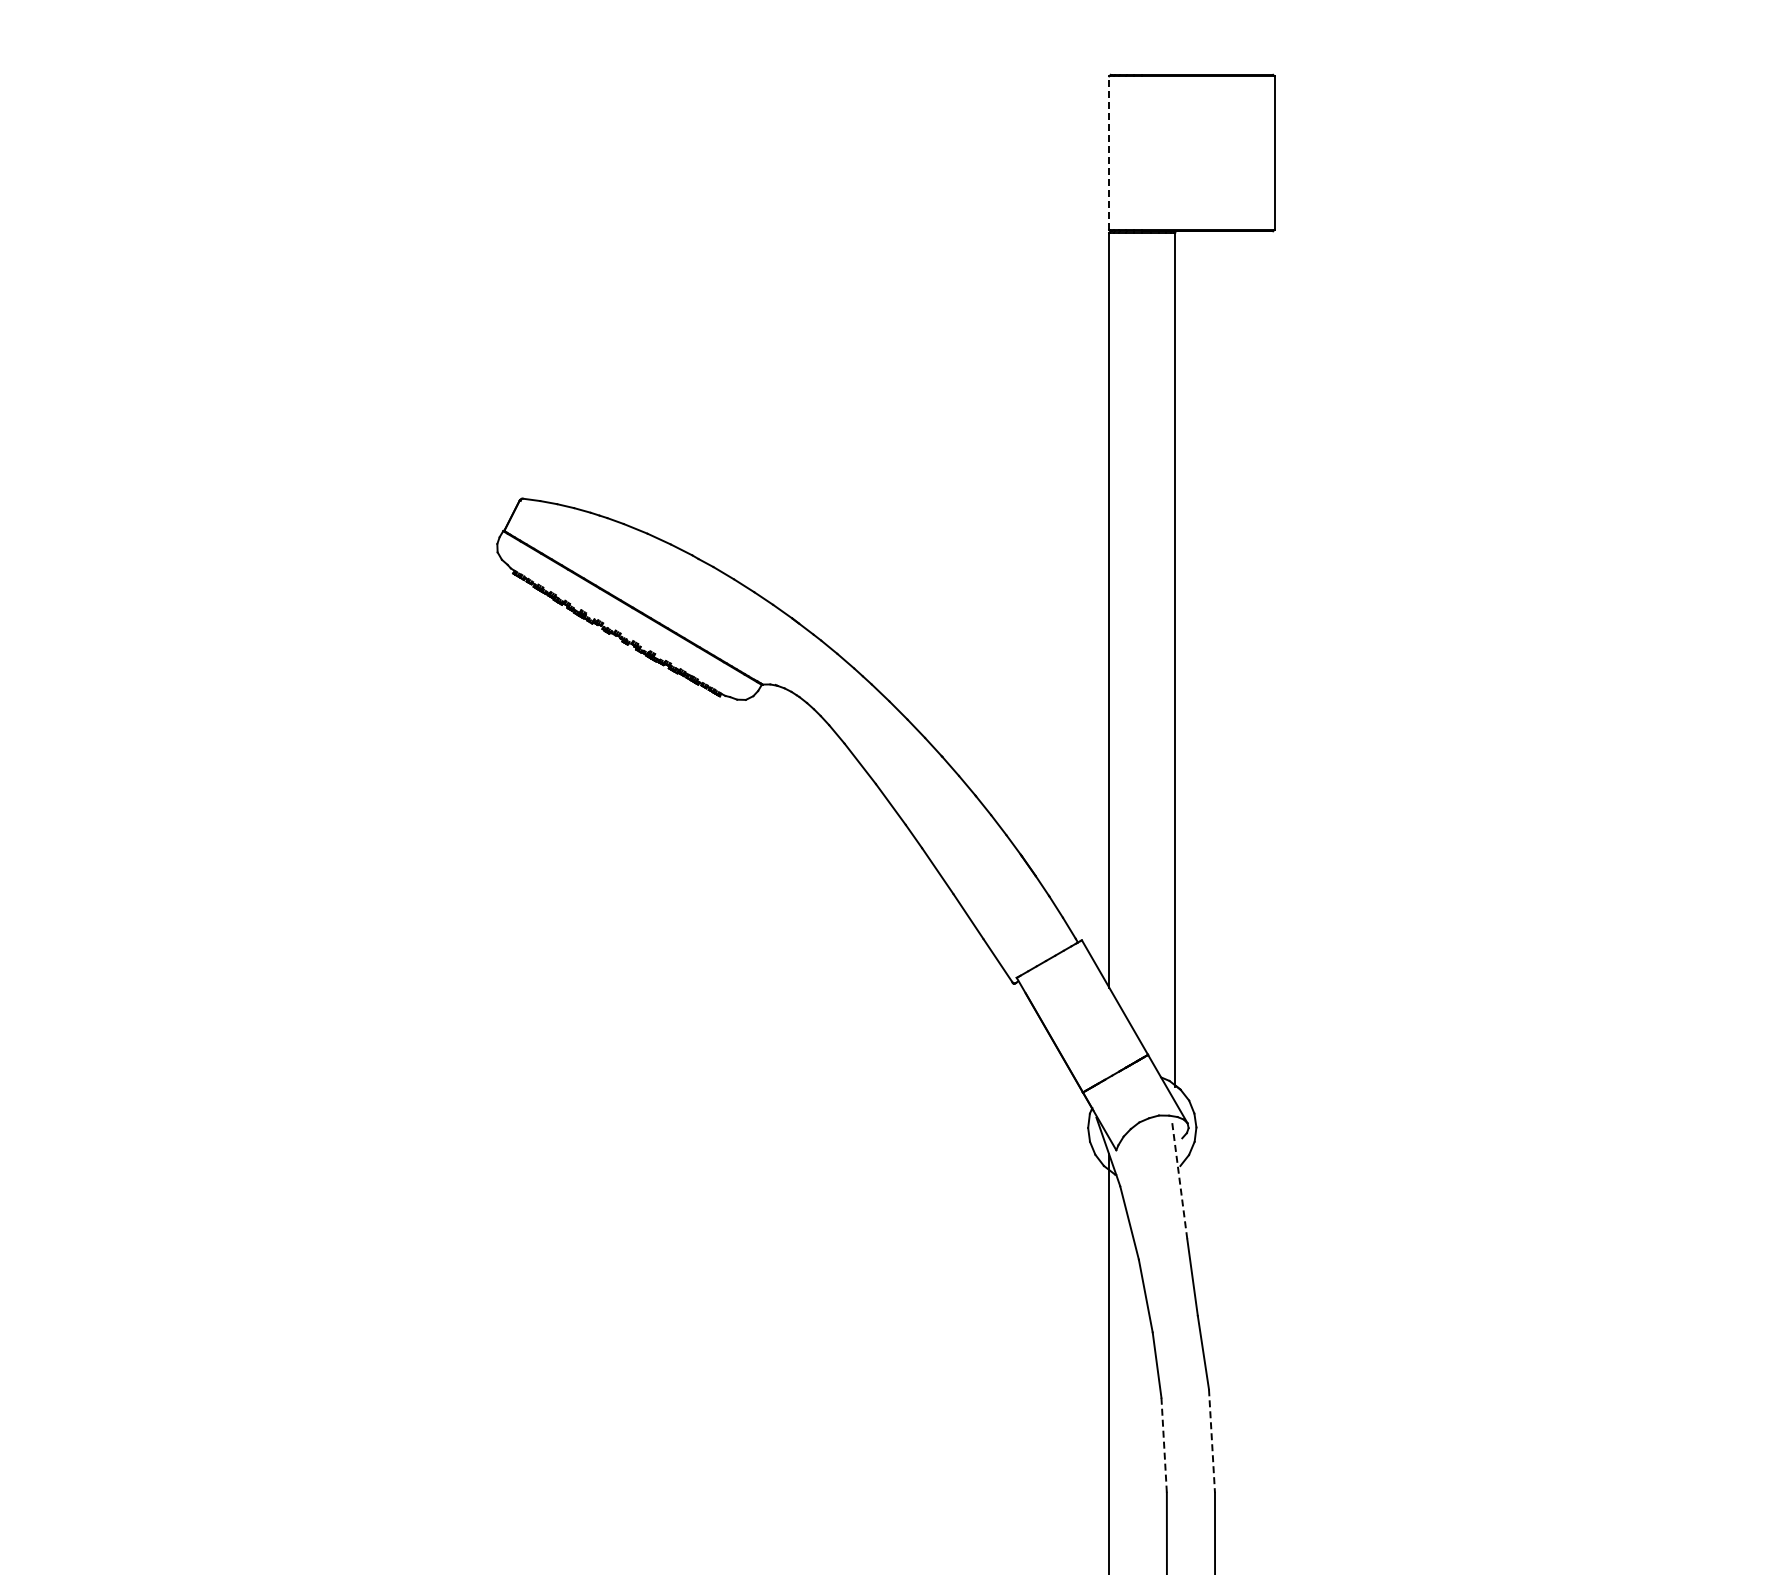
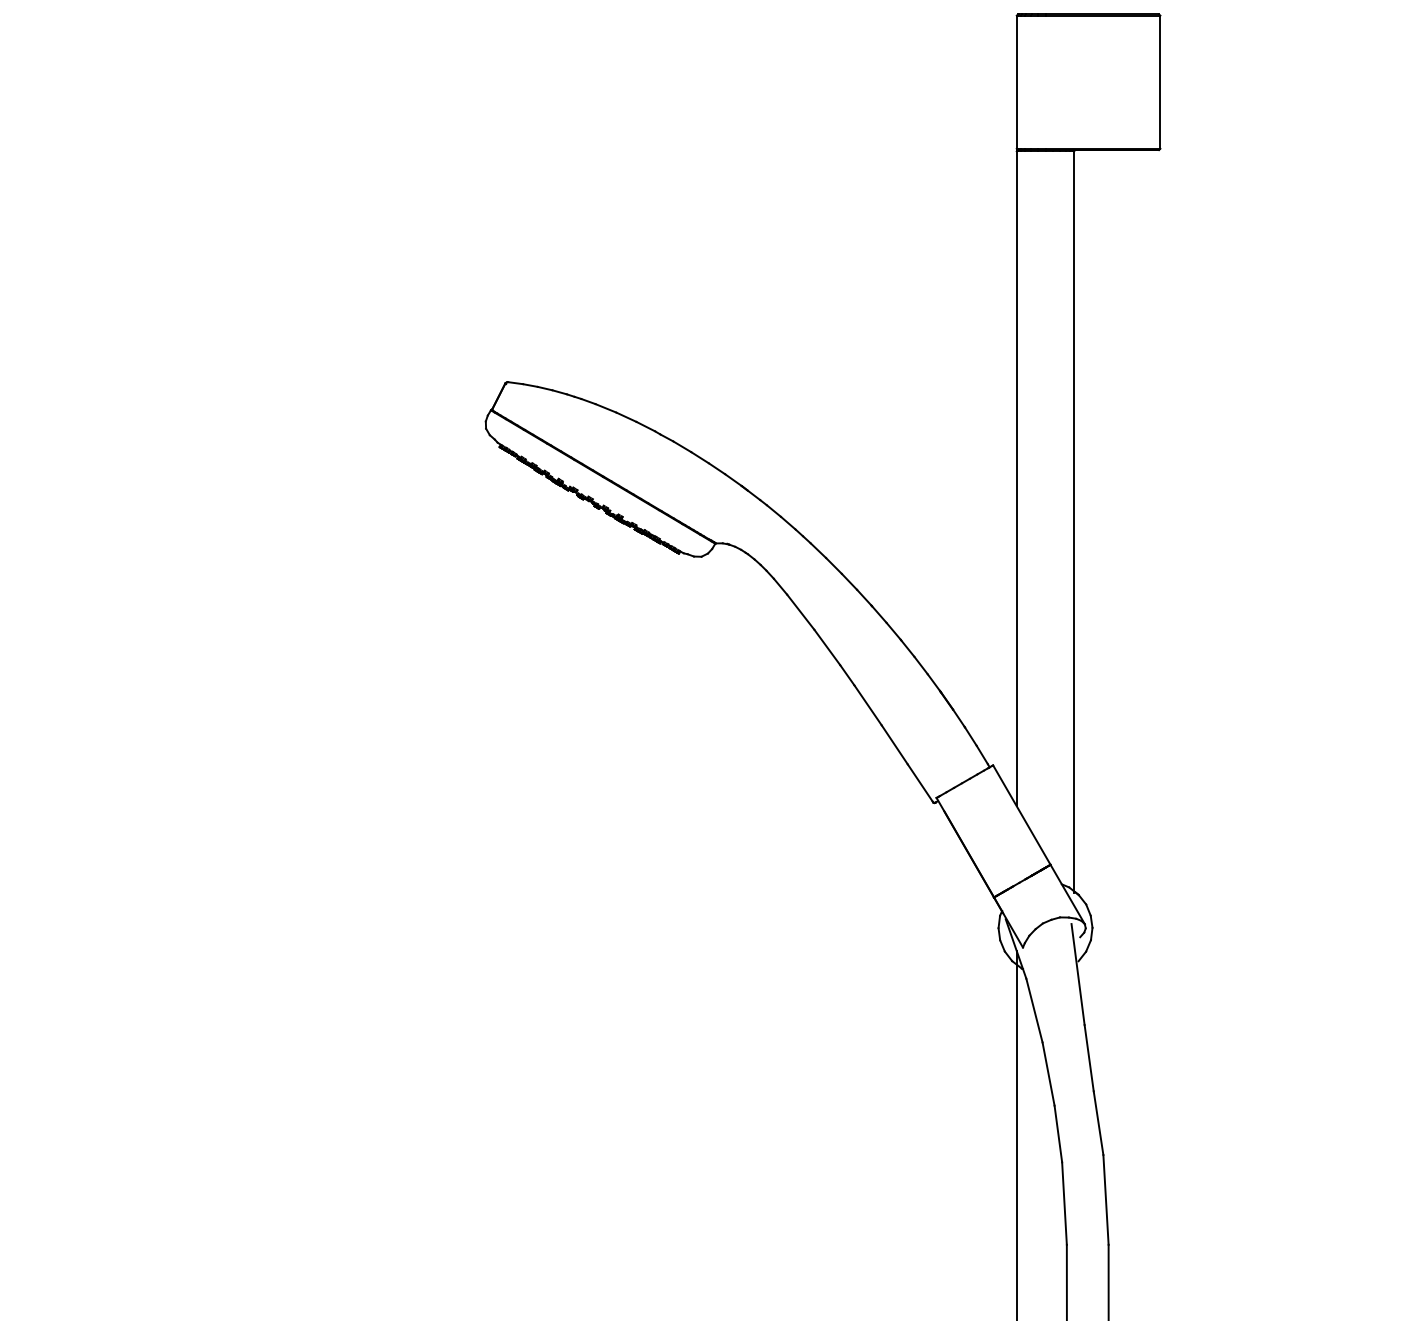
line: (1109, 153) -> (1017, 82), dashed -> solid
line: (1179, 1181) -> (1077, 974), dashed -> solid
line: (1211, 1441) -> (1105, 1200), dashed -> solid
line: (1164, 1445) -> (1064, 1203), dashed -> solid

